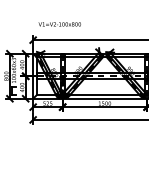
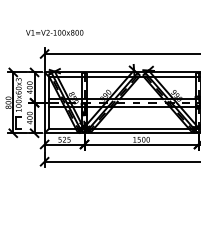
text: (59, 24) -> (54, 32), moved

